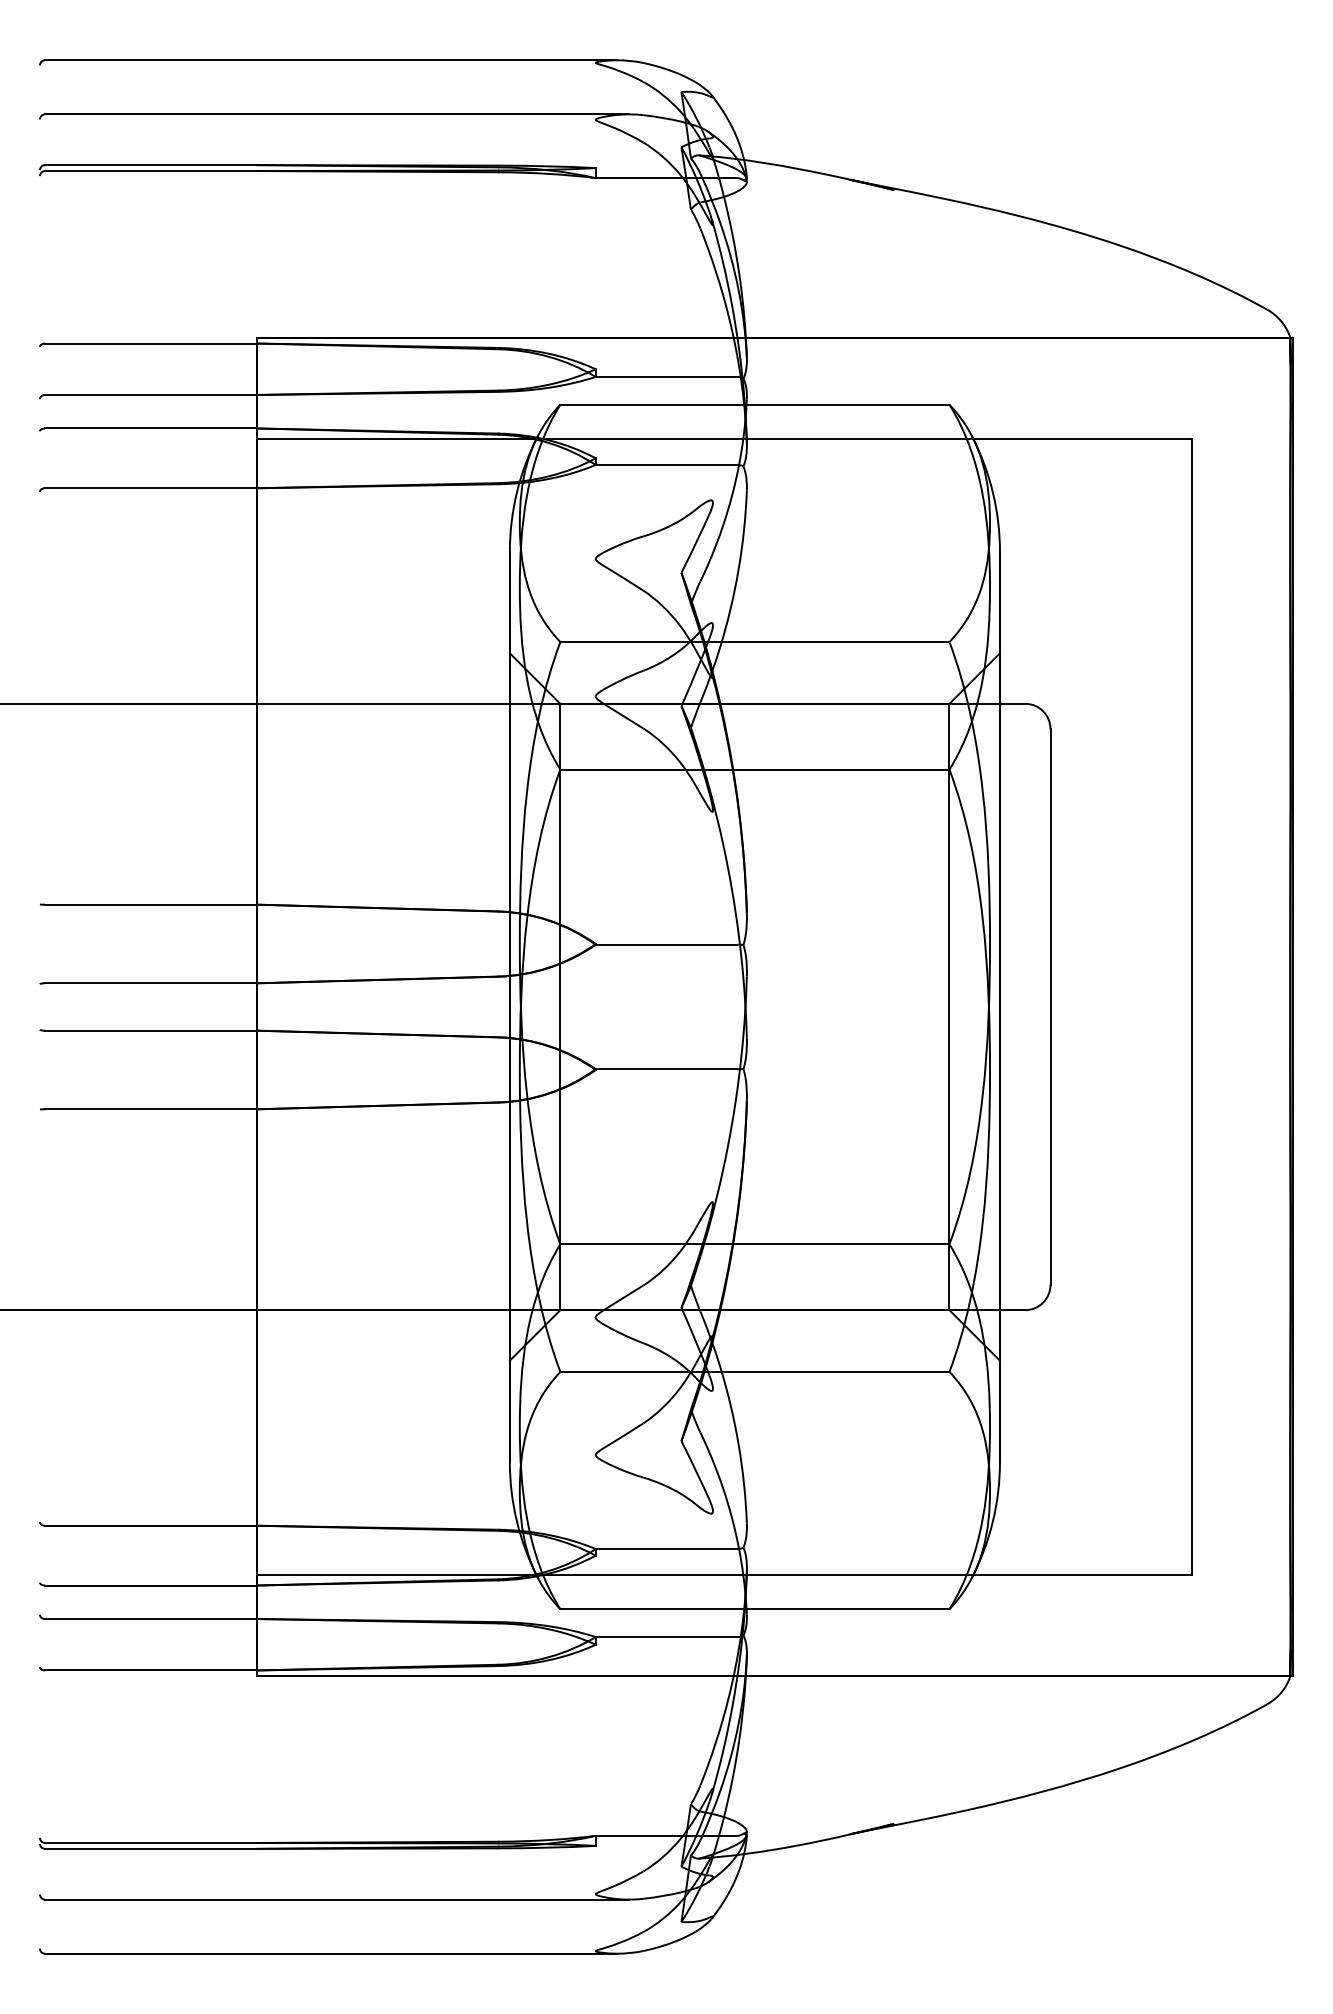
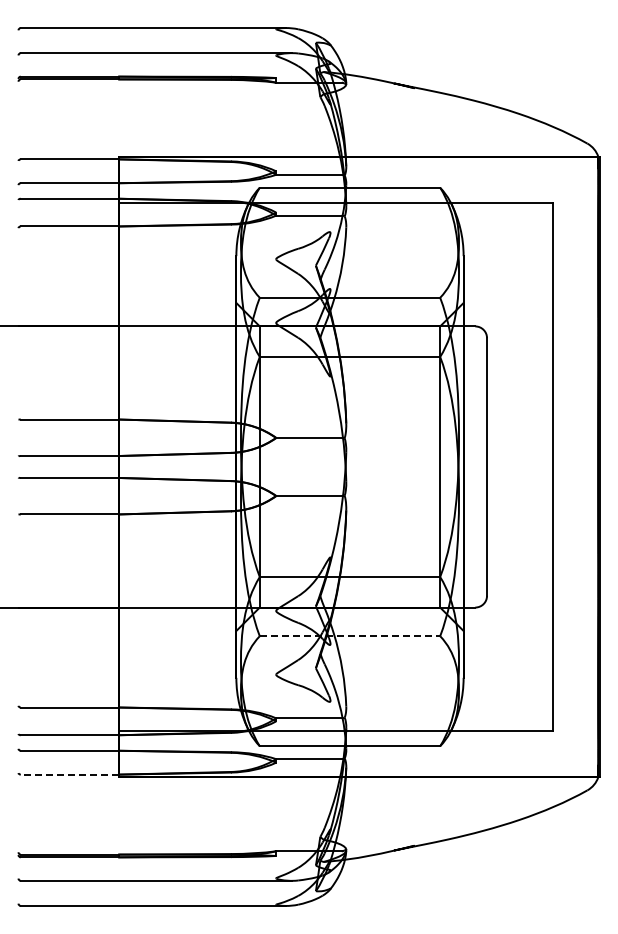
line: (756, 1372) -> (350, 636), solid -> dashed
line: (149, 1670) -> (69, 774), solid -> dashed

